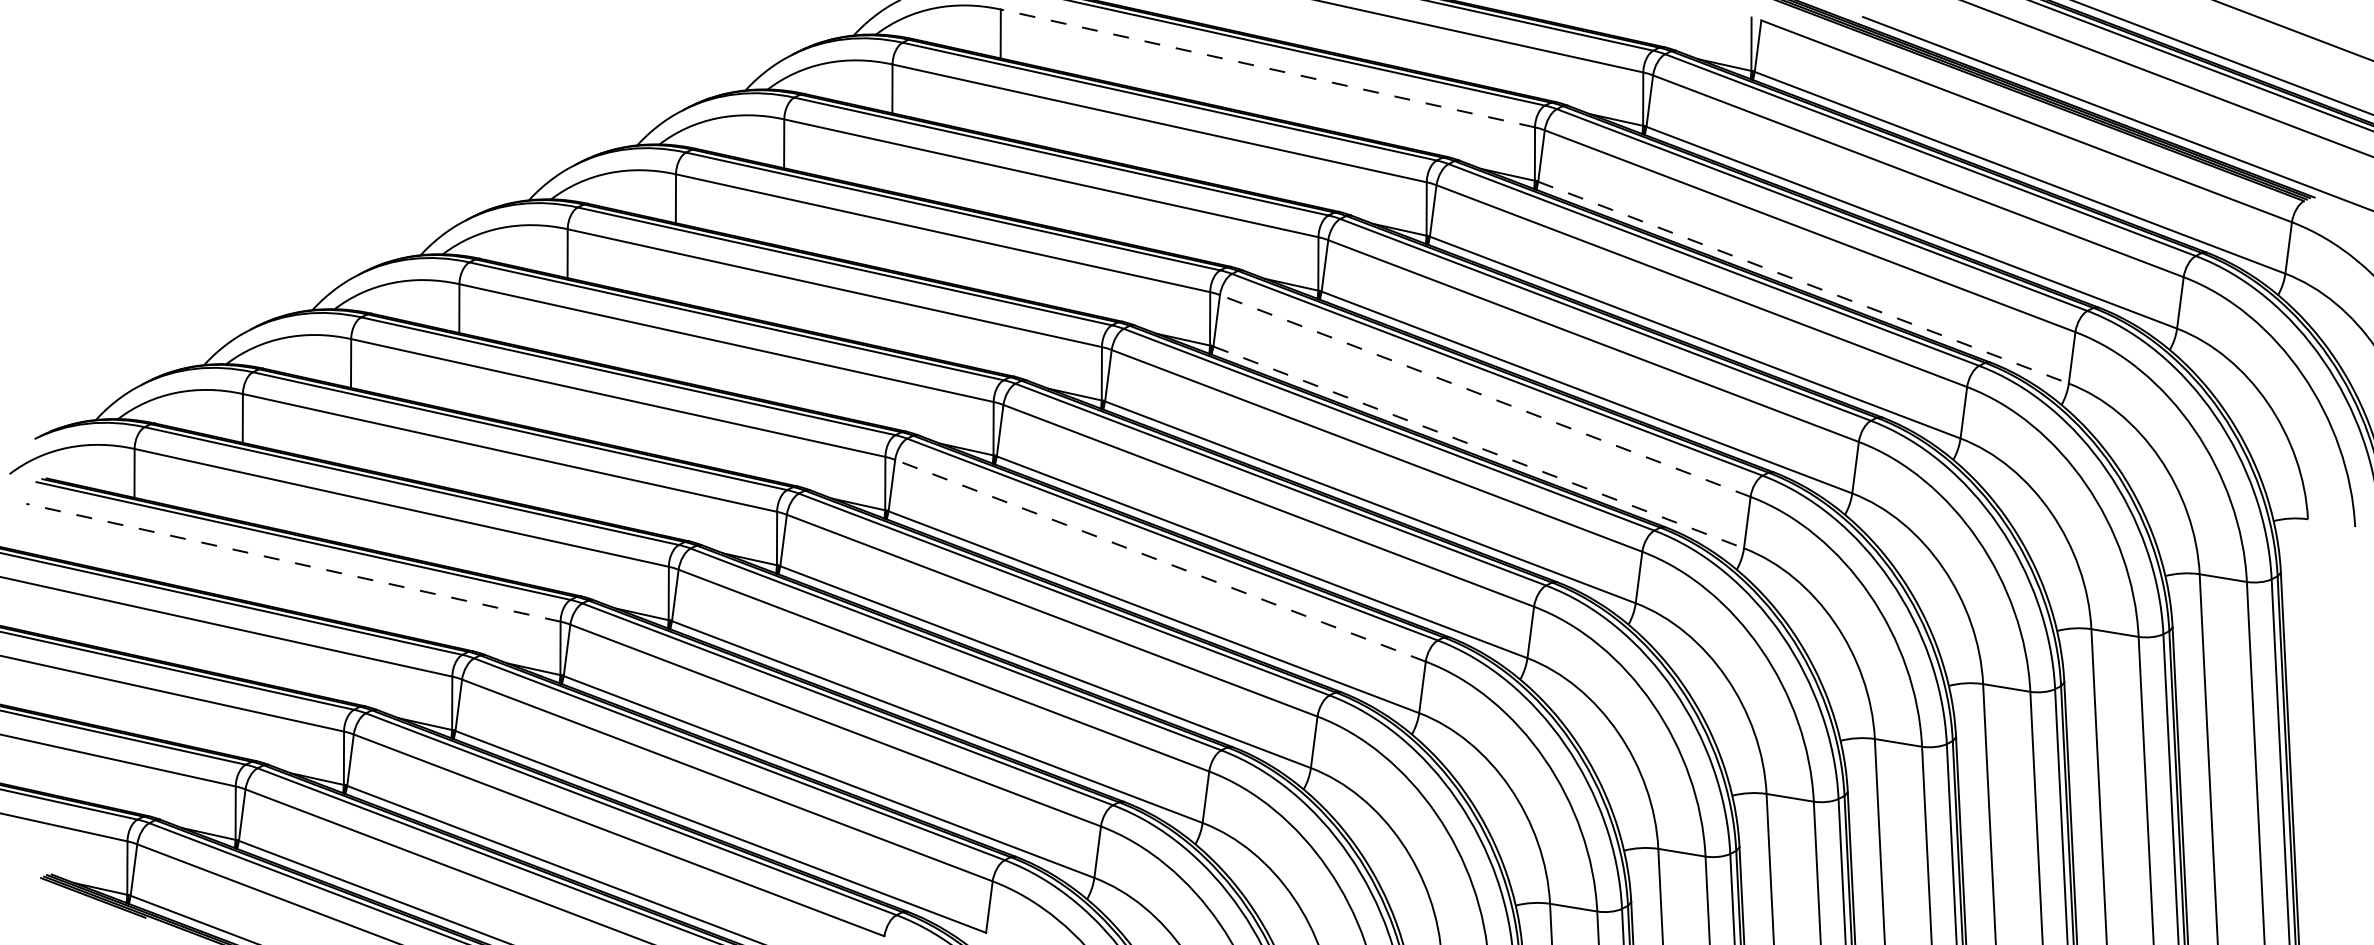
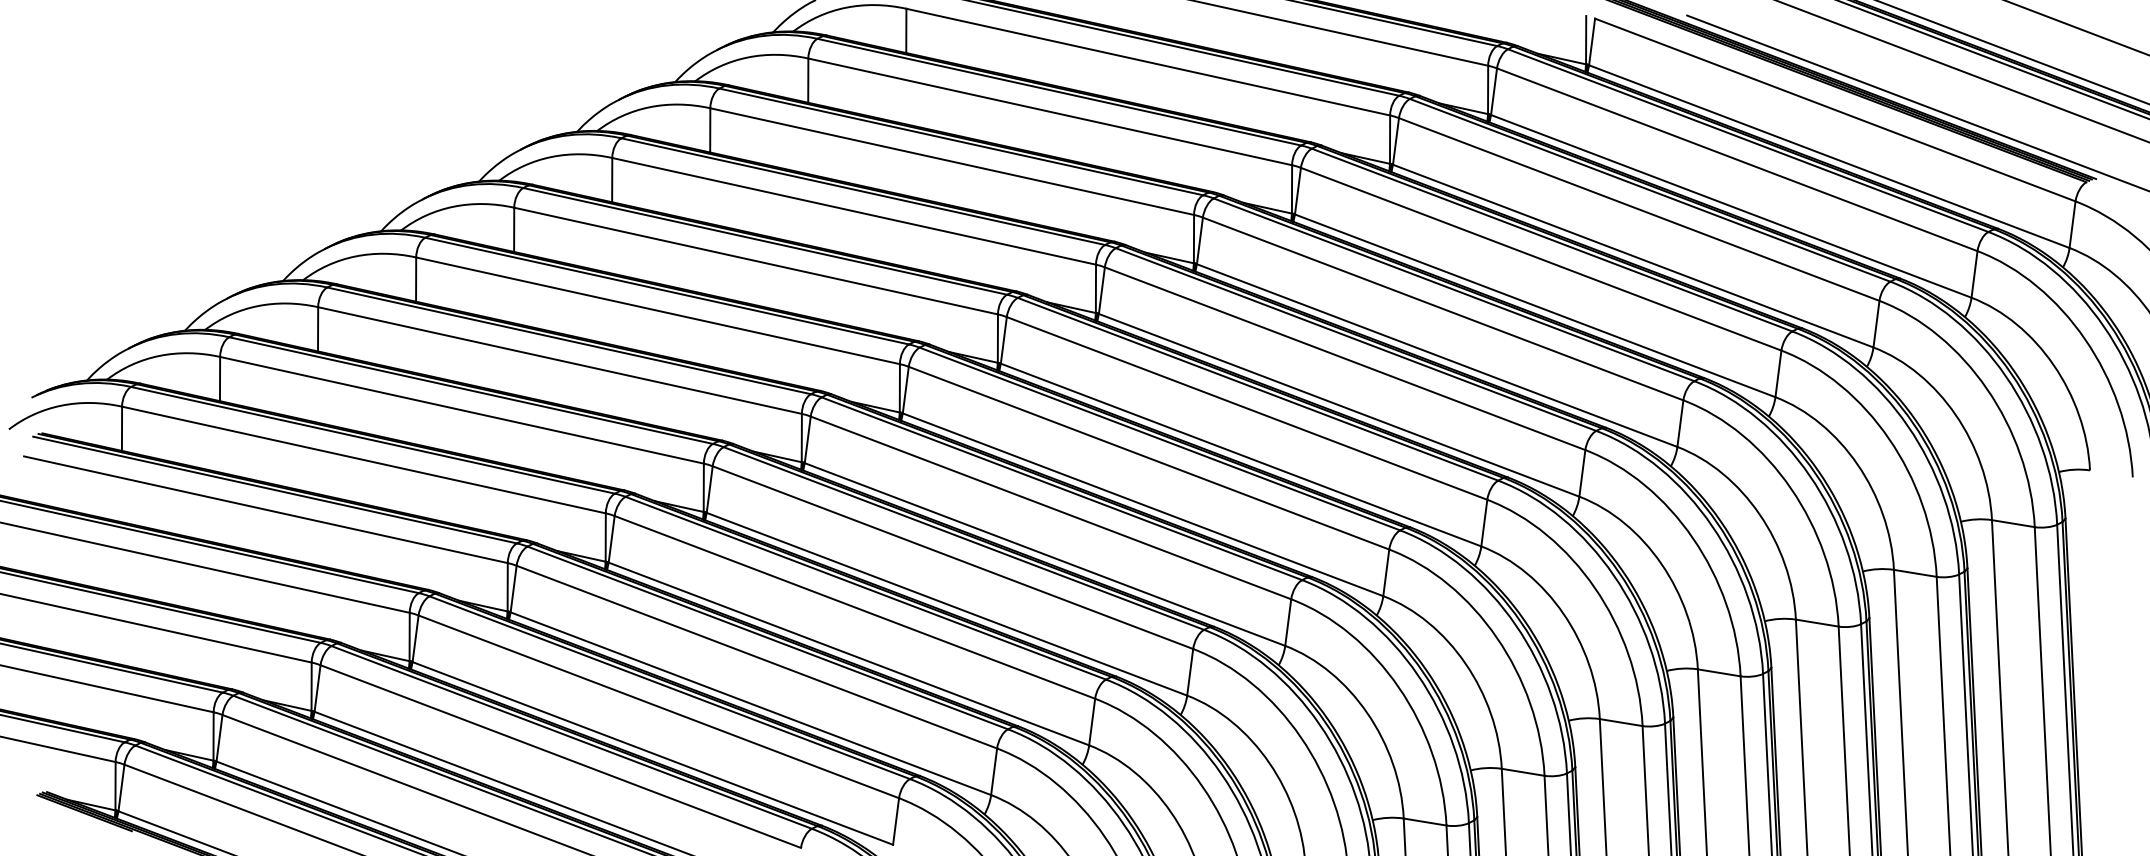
line: (1267, 68) -> (1147, 62), dashed -> solid
line: (1803, 282) -> (1633, 255), dashed -> solid
line: (1485, 395) -> (1345, 358), dashed -> solid
line: (1478, 447) -> (1338, 405), dashed -> solid
line: (1160, 560) -> (1051, 507), dashed -> solid
line: (293, 562) -> (265, 509), dashed -> solid

